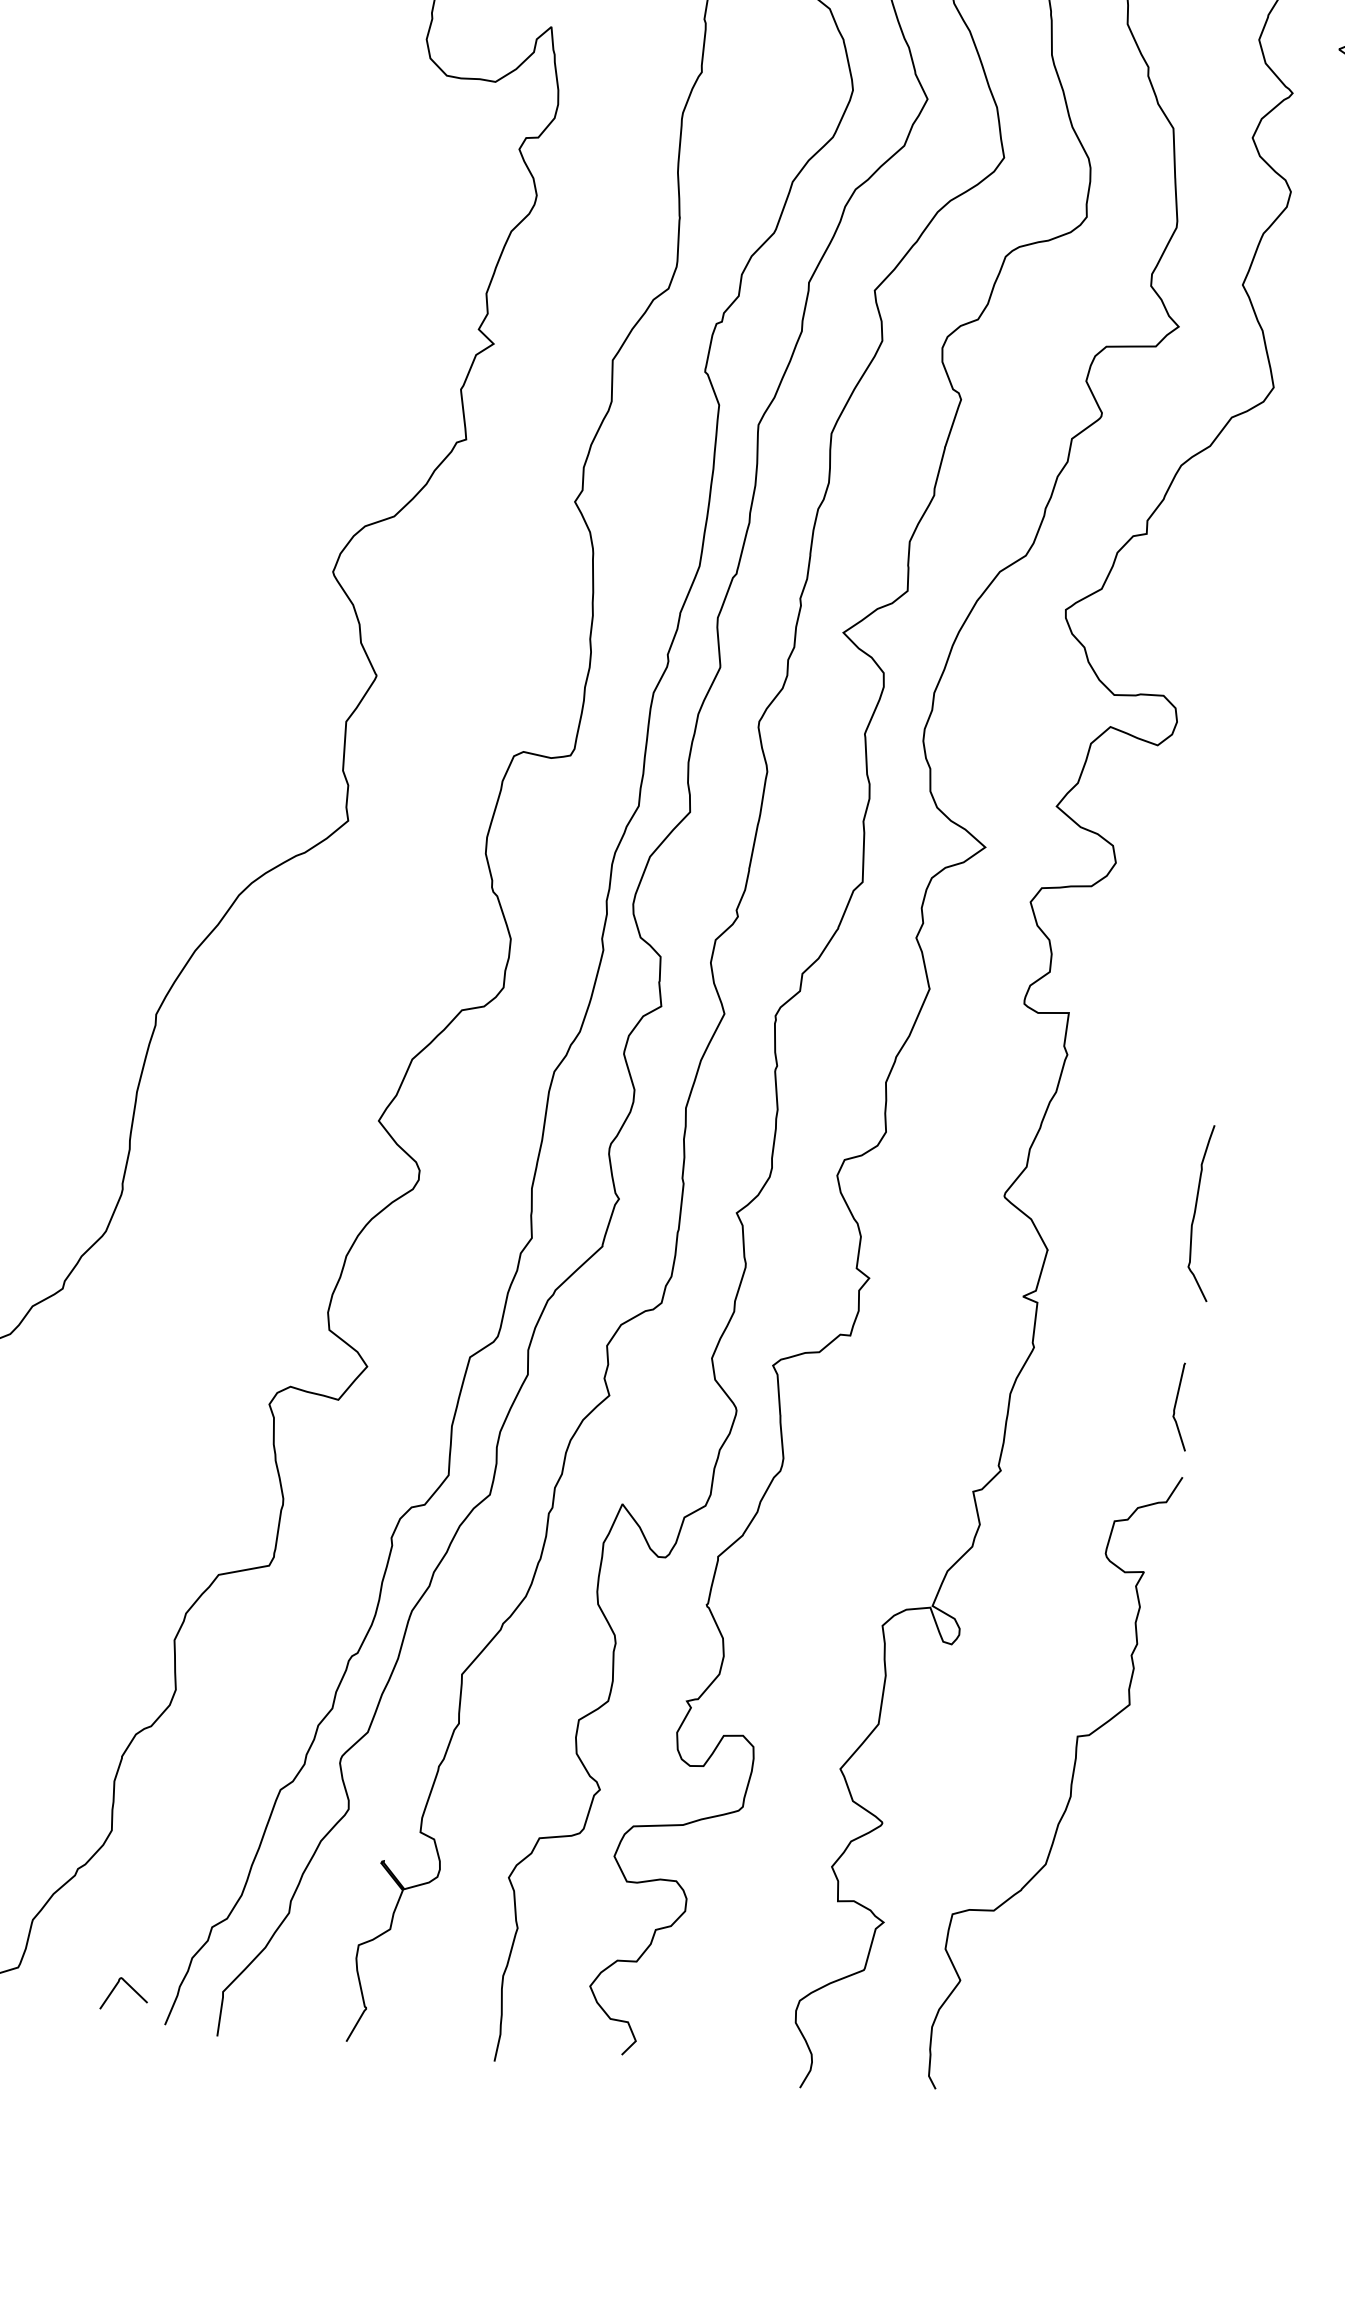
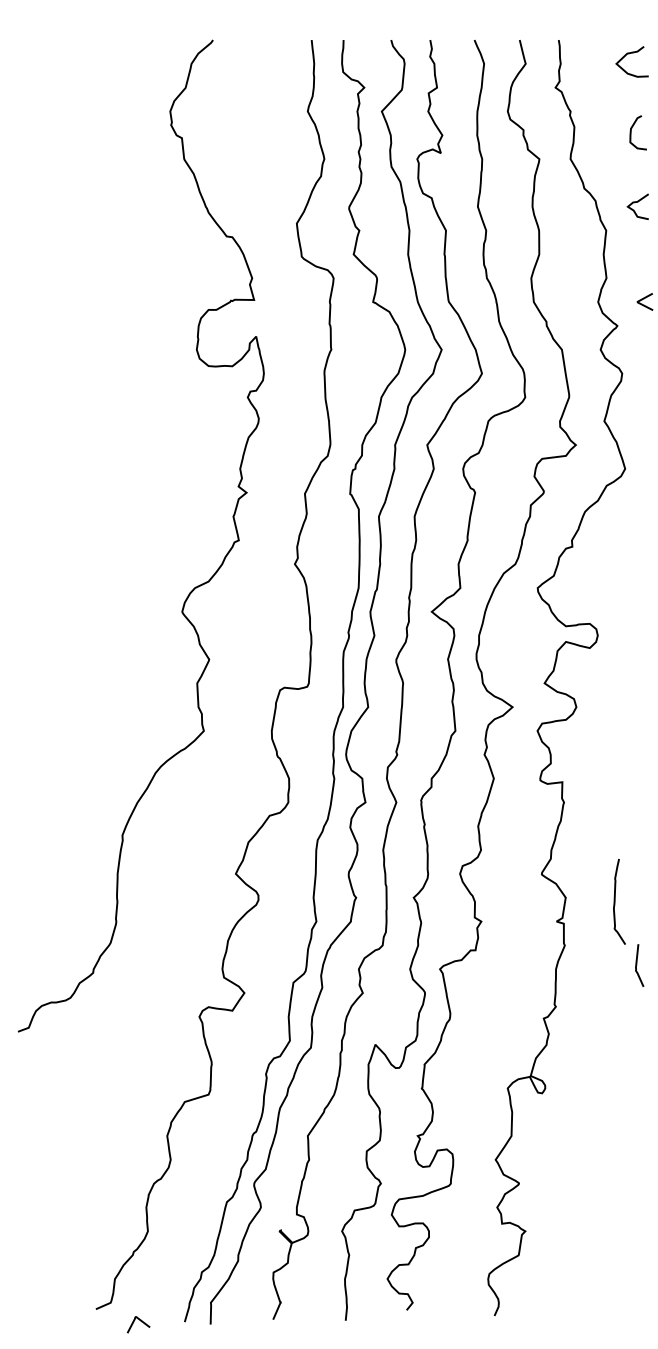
curve: (1196, 1211) -> (615, 901), moved
curve: (1070, 1783) -> (607, 1153), removed
curve: (129, 1988) -> (140, 1321), moved

